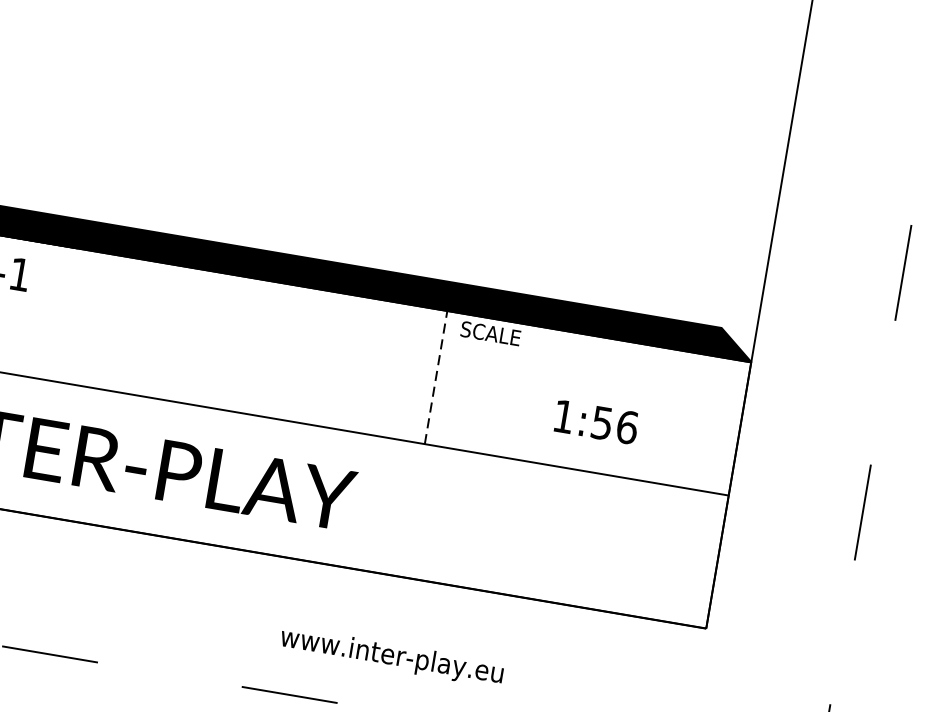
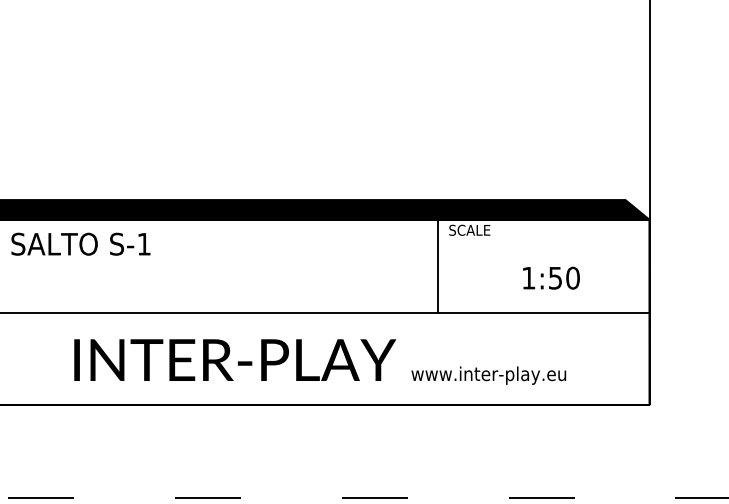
line: (435, 376) -> (437, 265), dashed -> solid
text: (626, 426) -> (572, 277), 1:56 -> 1:50
text: (391, 656) -> (488, 375), moved

